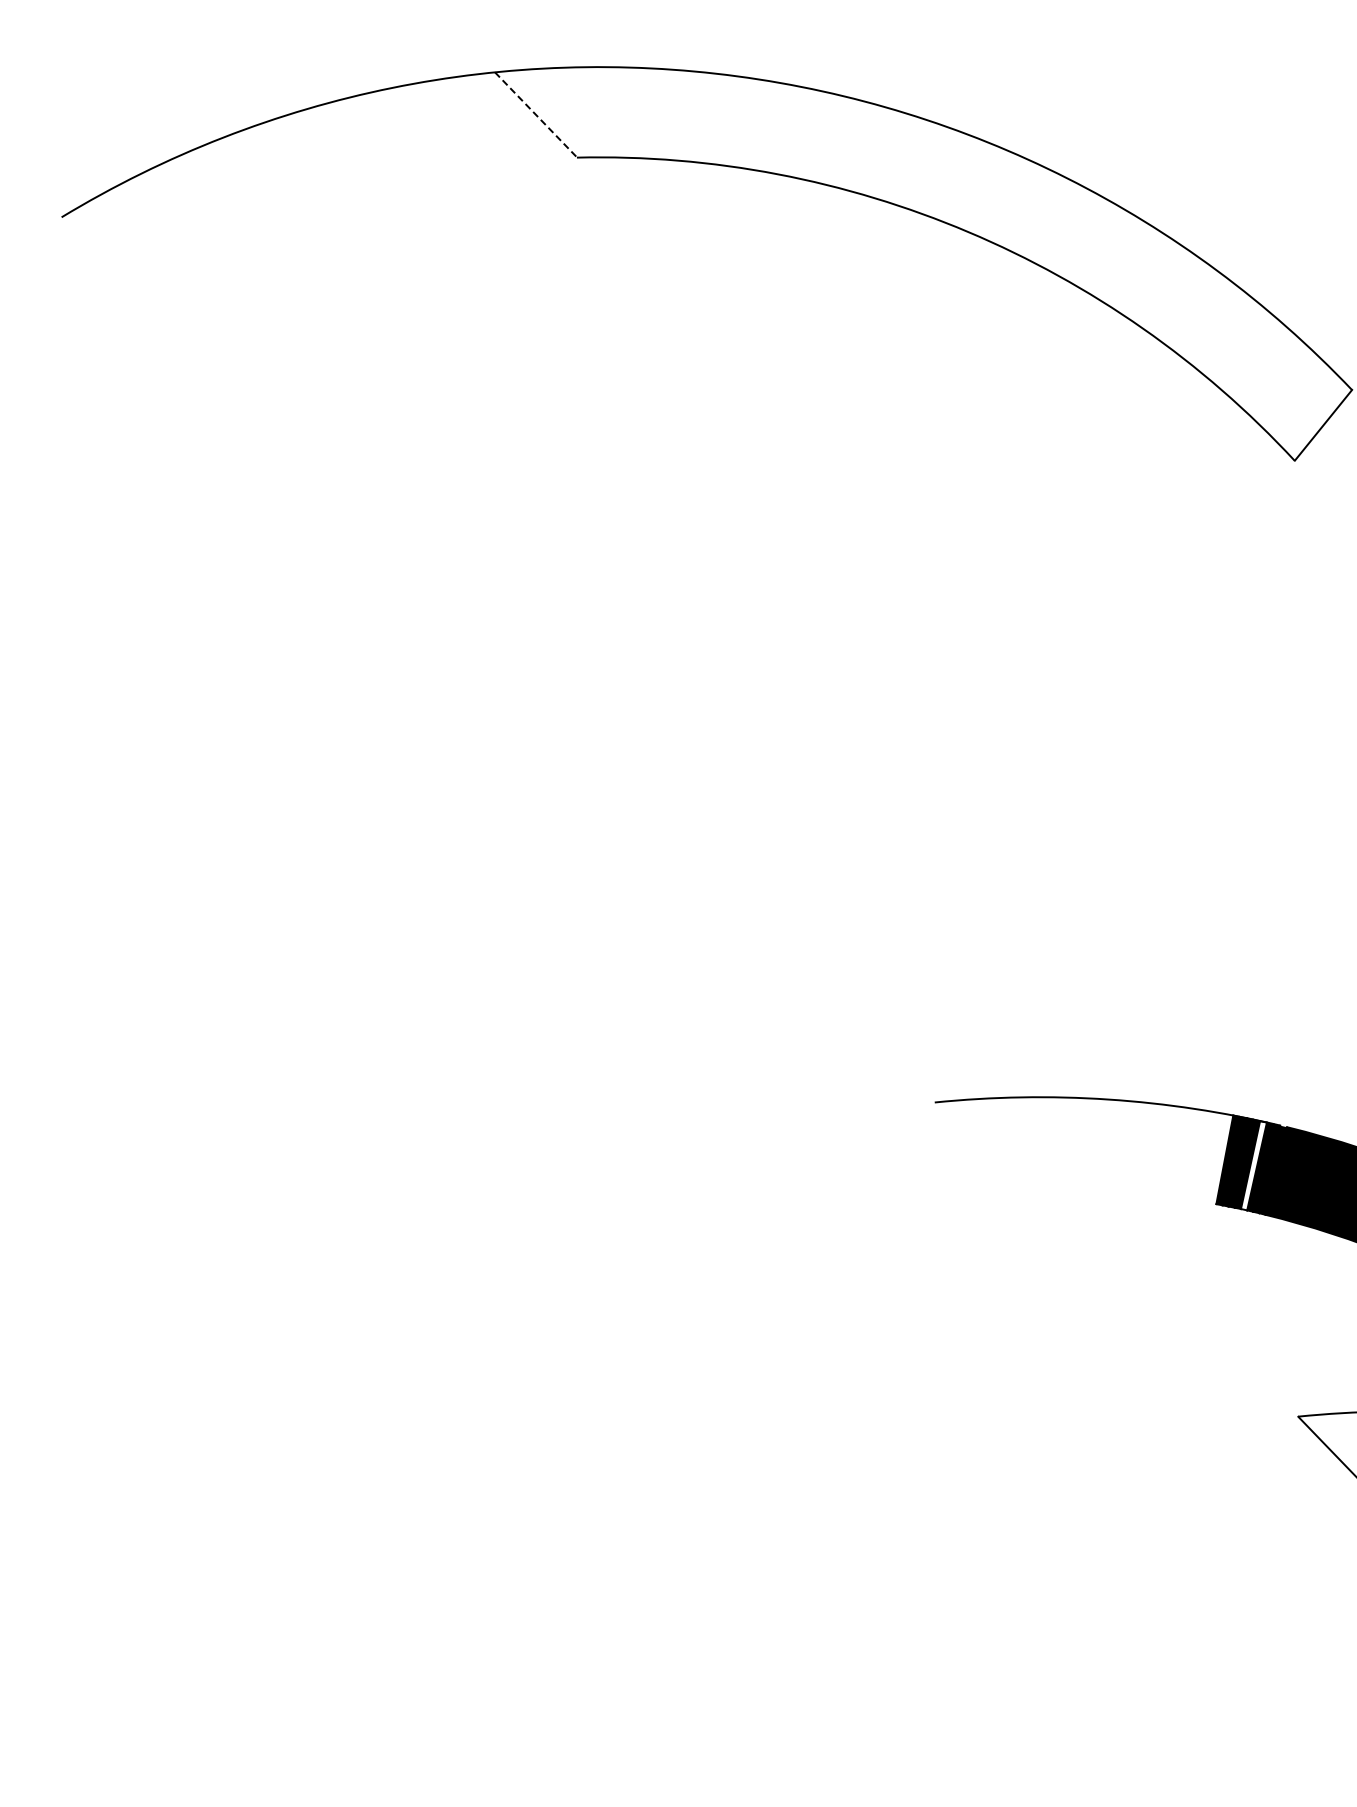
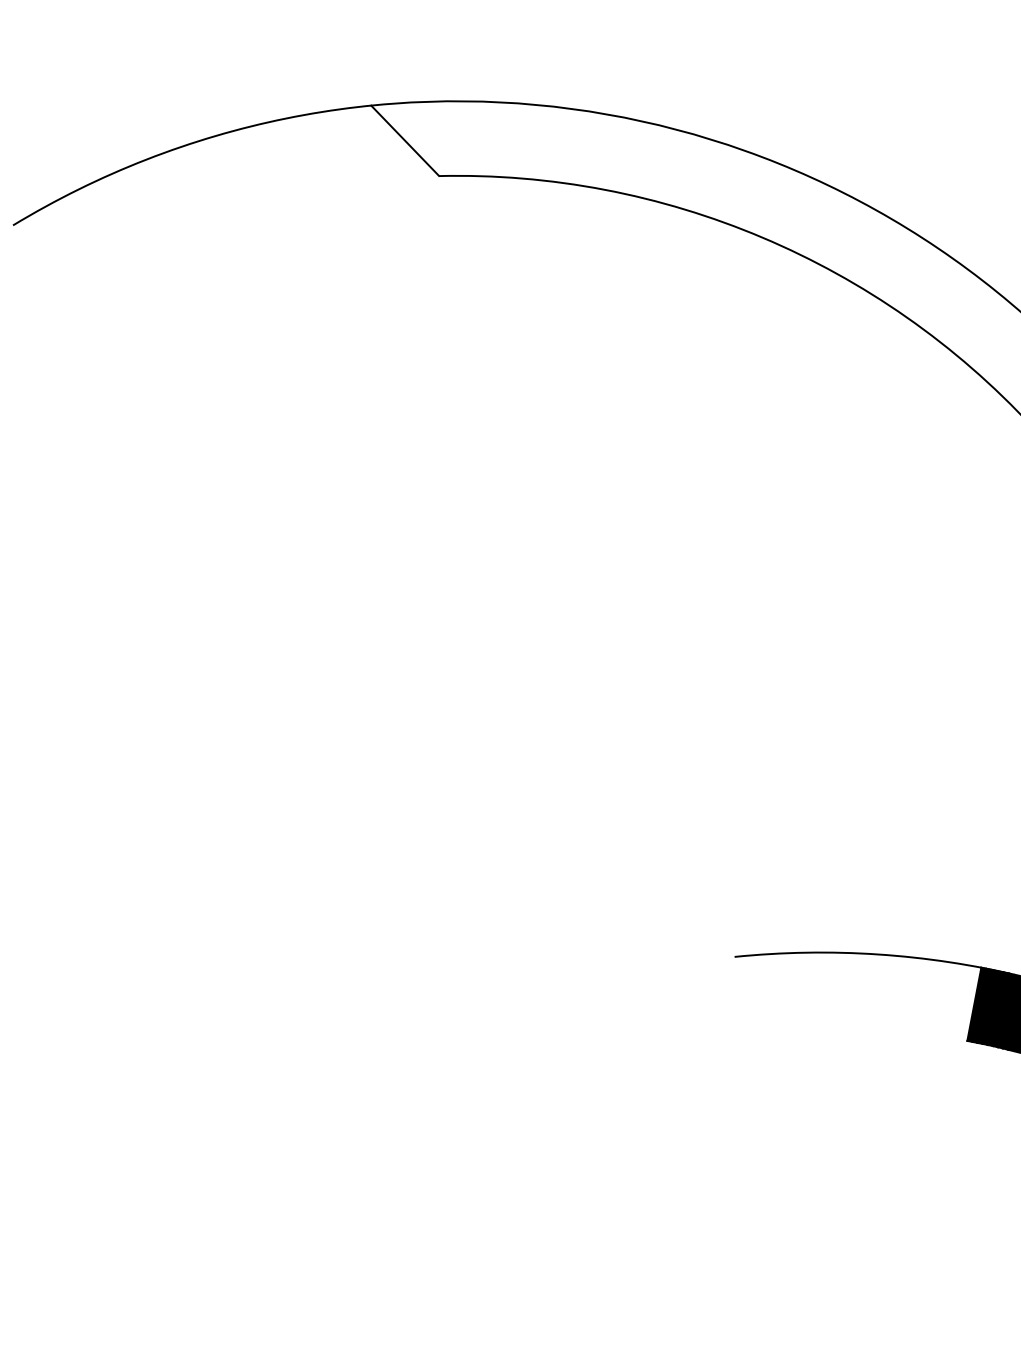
line: (536, 115) -> (405, 141), dashed -> solid
fill: (1253, 1165) -> (998, 1008), added

